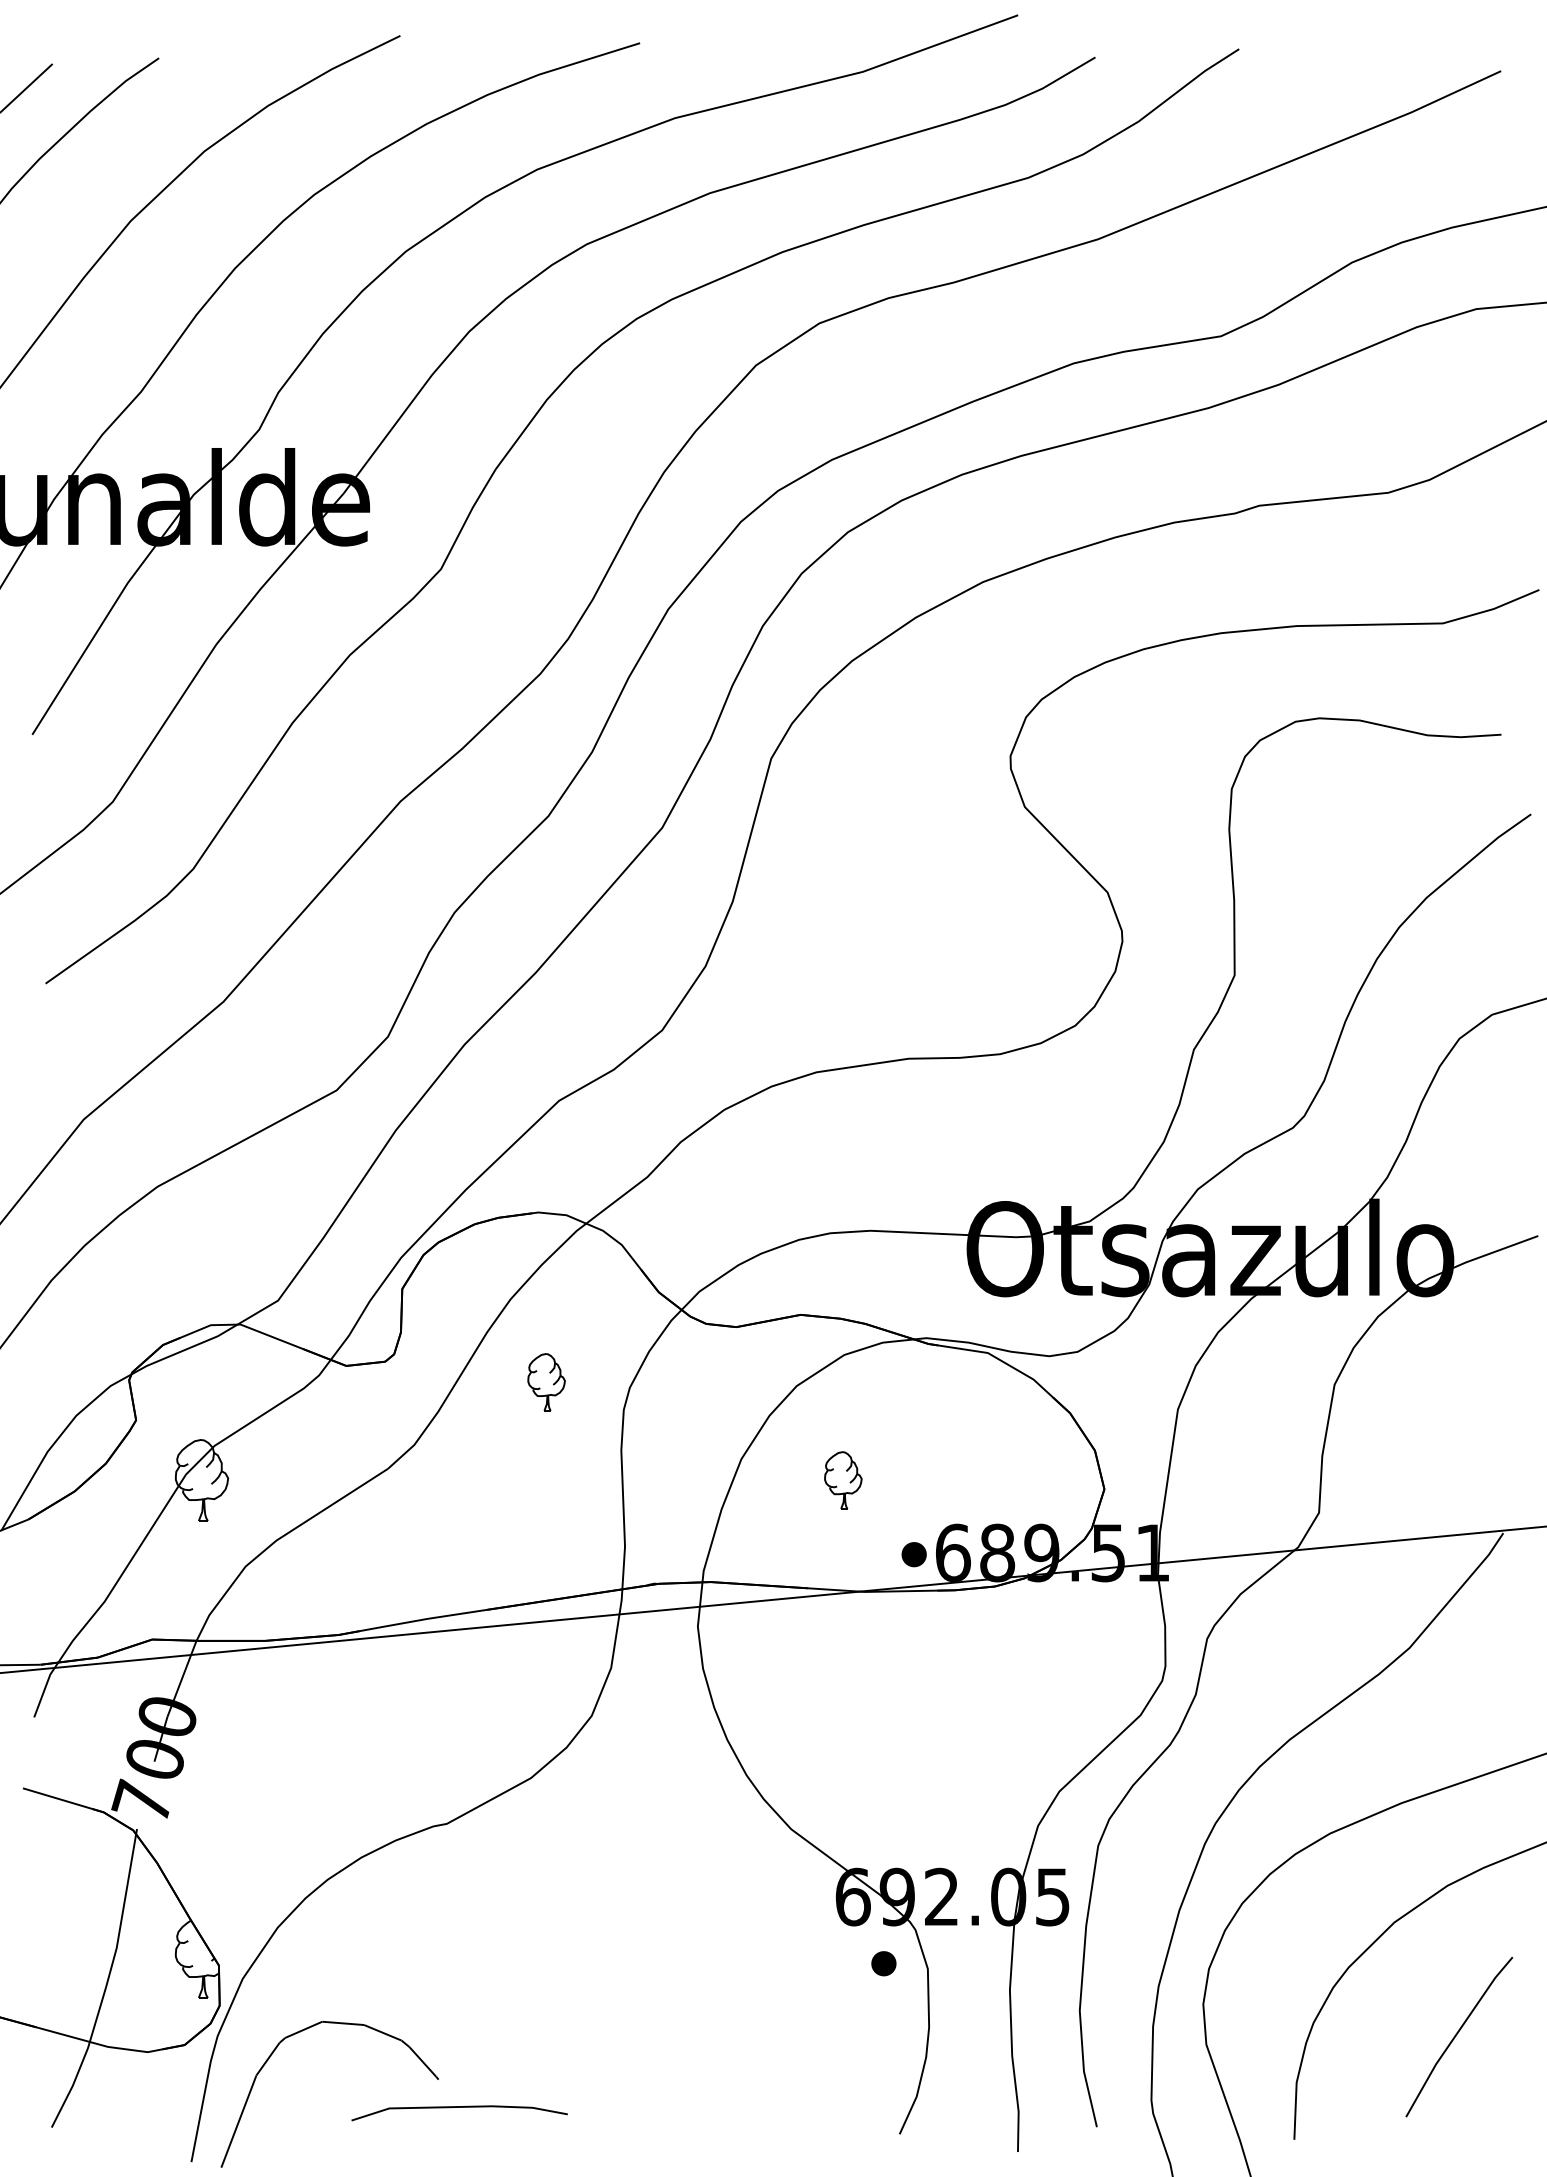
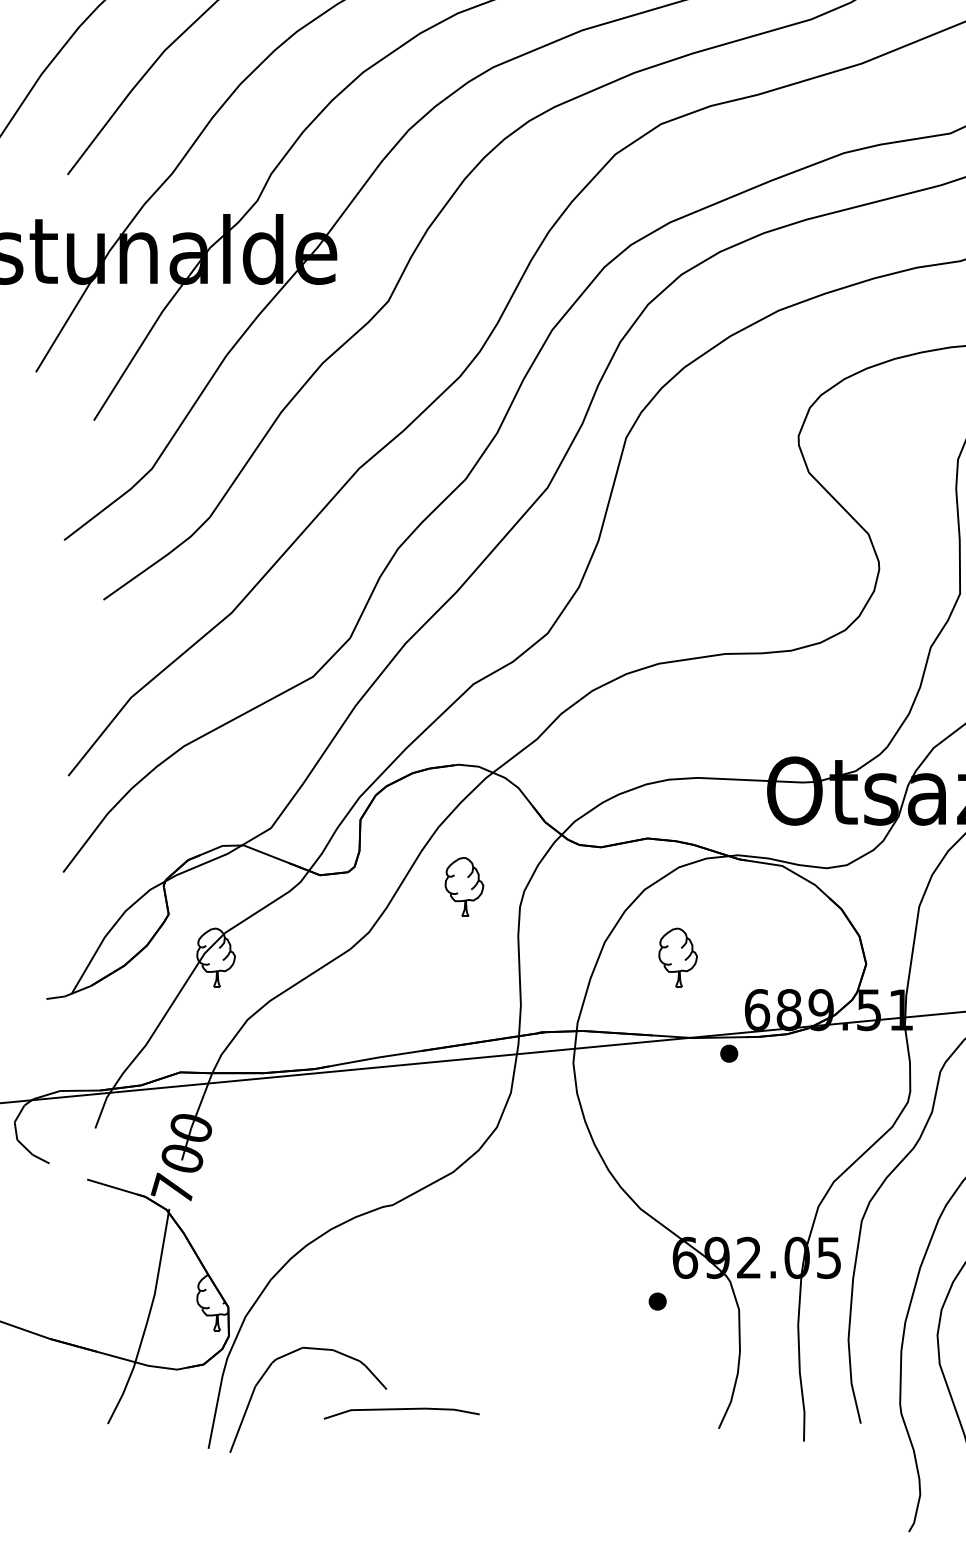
part: (546, 1382) -> (464, 887), size x1.43
part: (843, 1480) -> (678, 957), size x1.43
part: (913, 1554) -> (728, 1053), moved
part: (883, 1963) -> (657, 1301), moved

